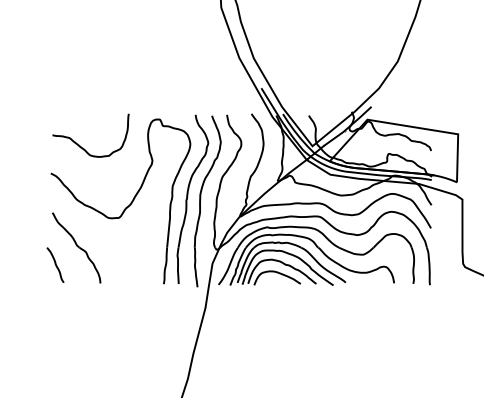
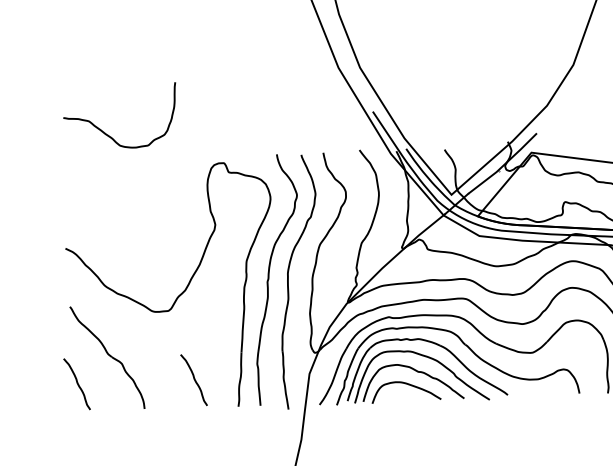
curve: (80, 145) -> (105, 131), moved
curve: (134, 264) -> (194, 379), added

